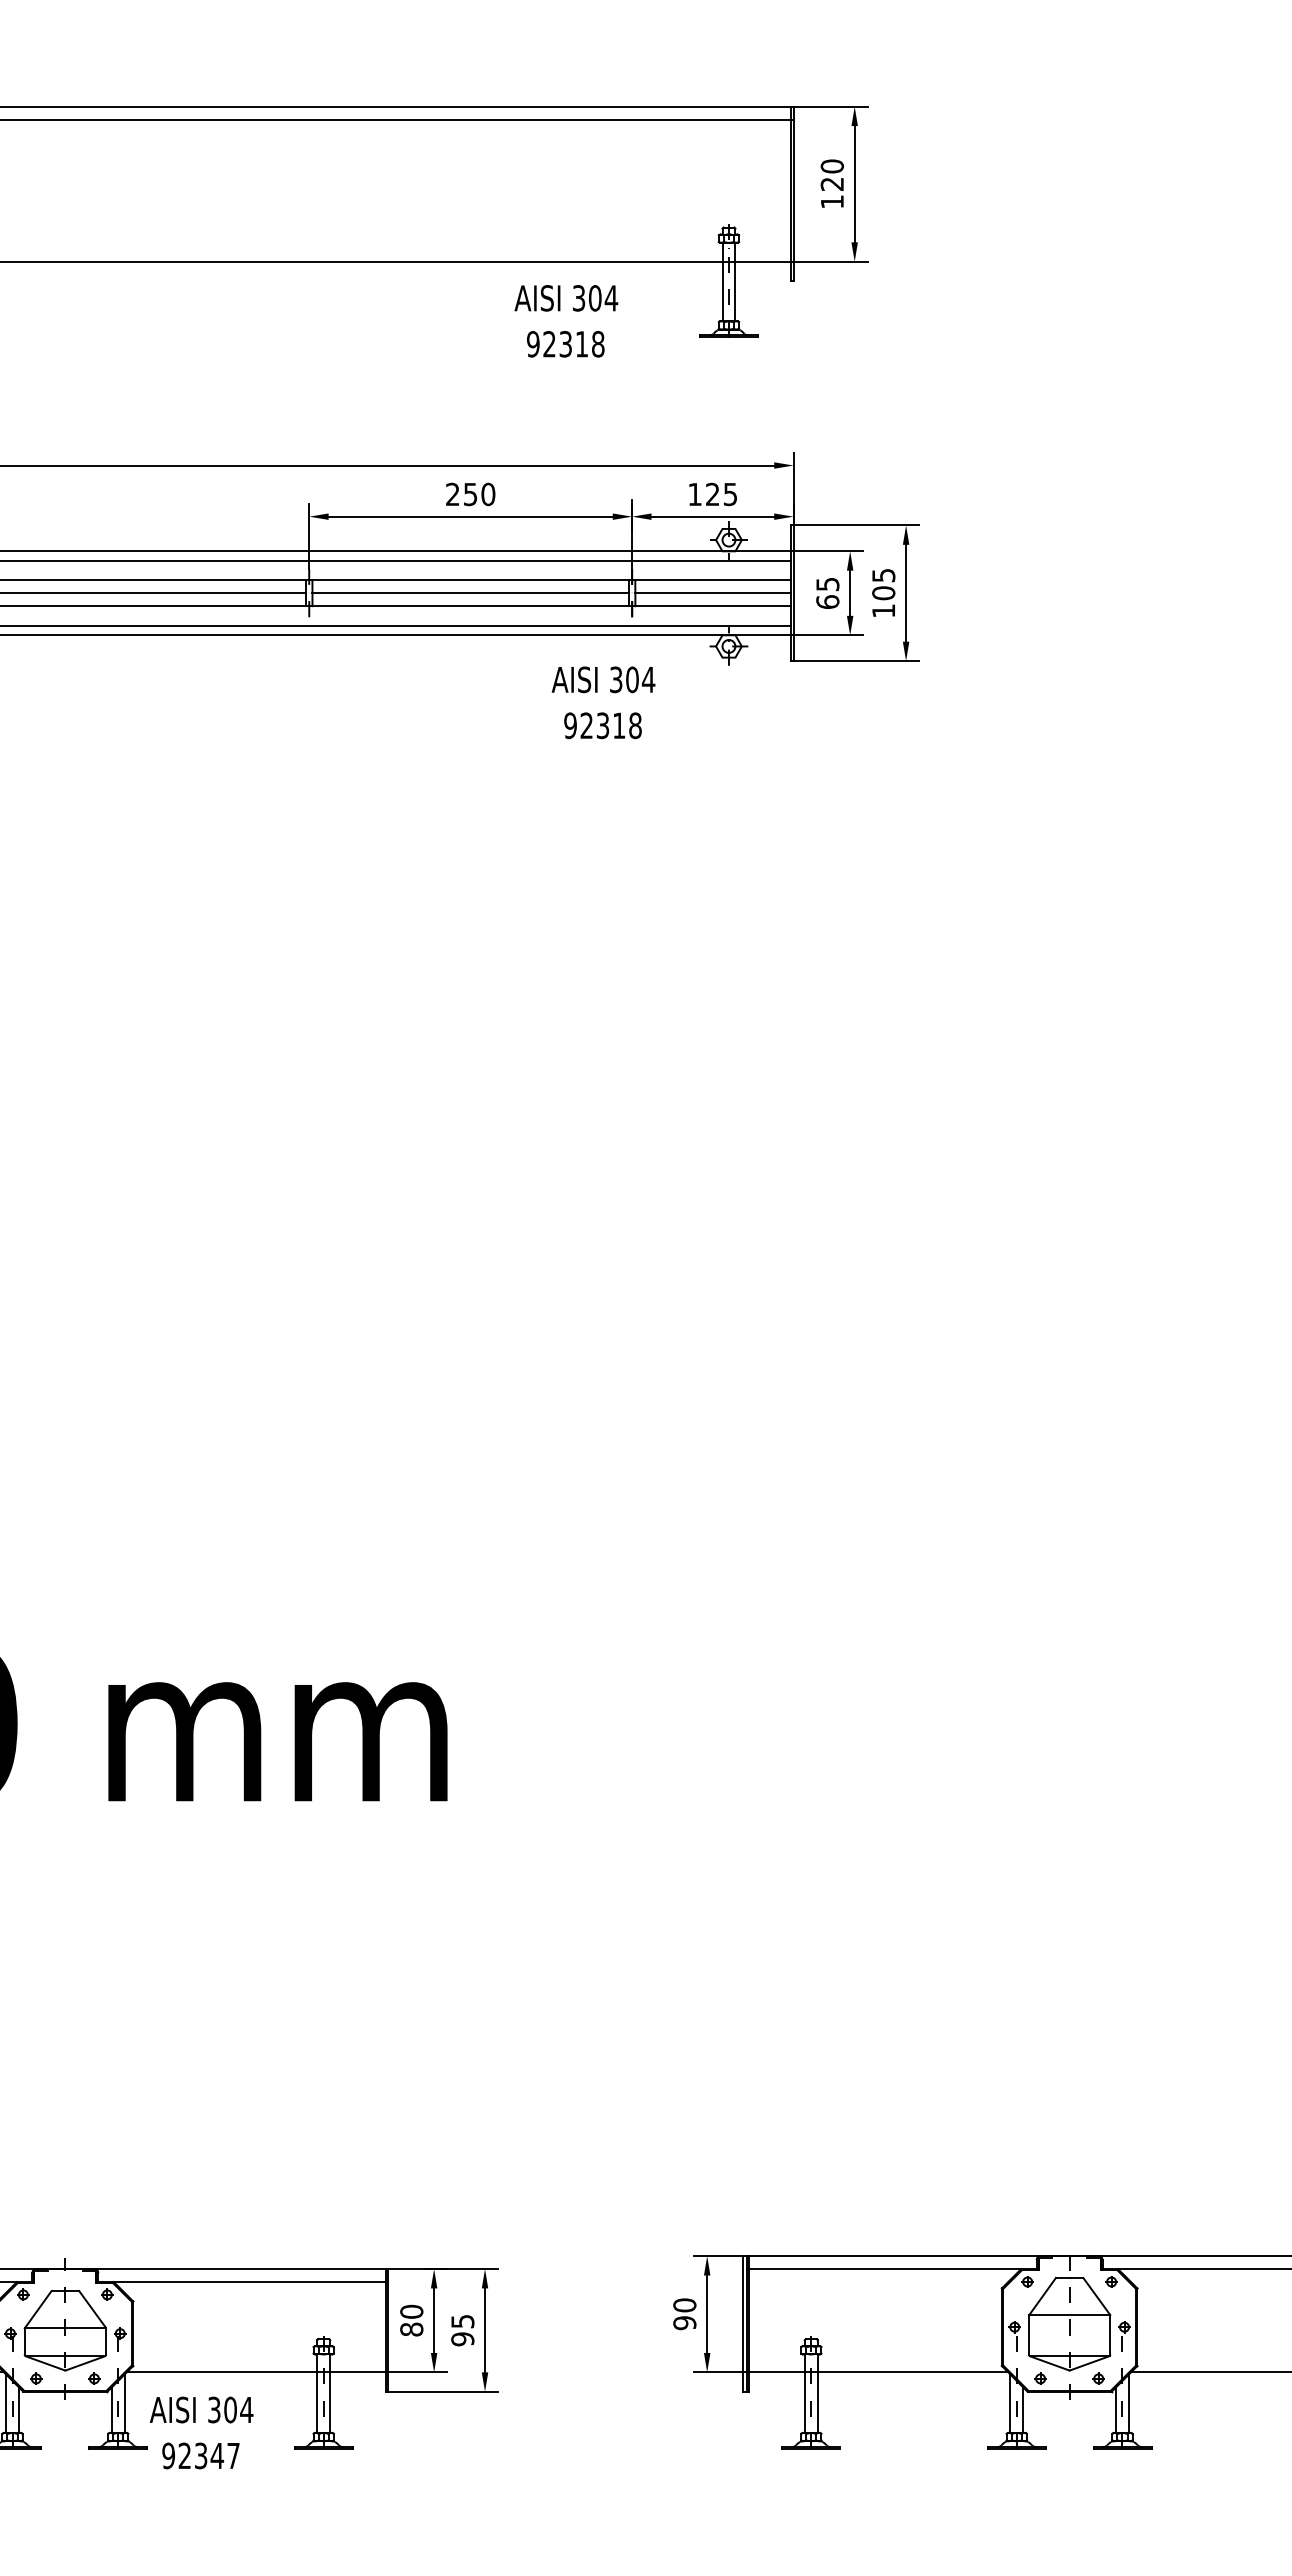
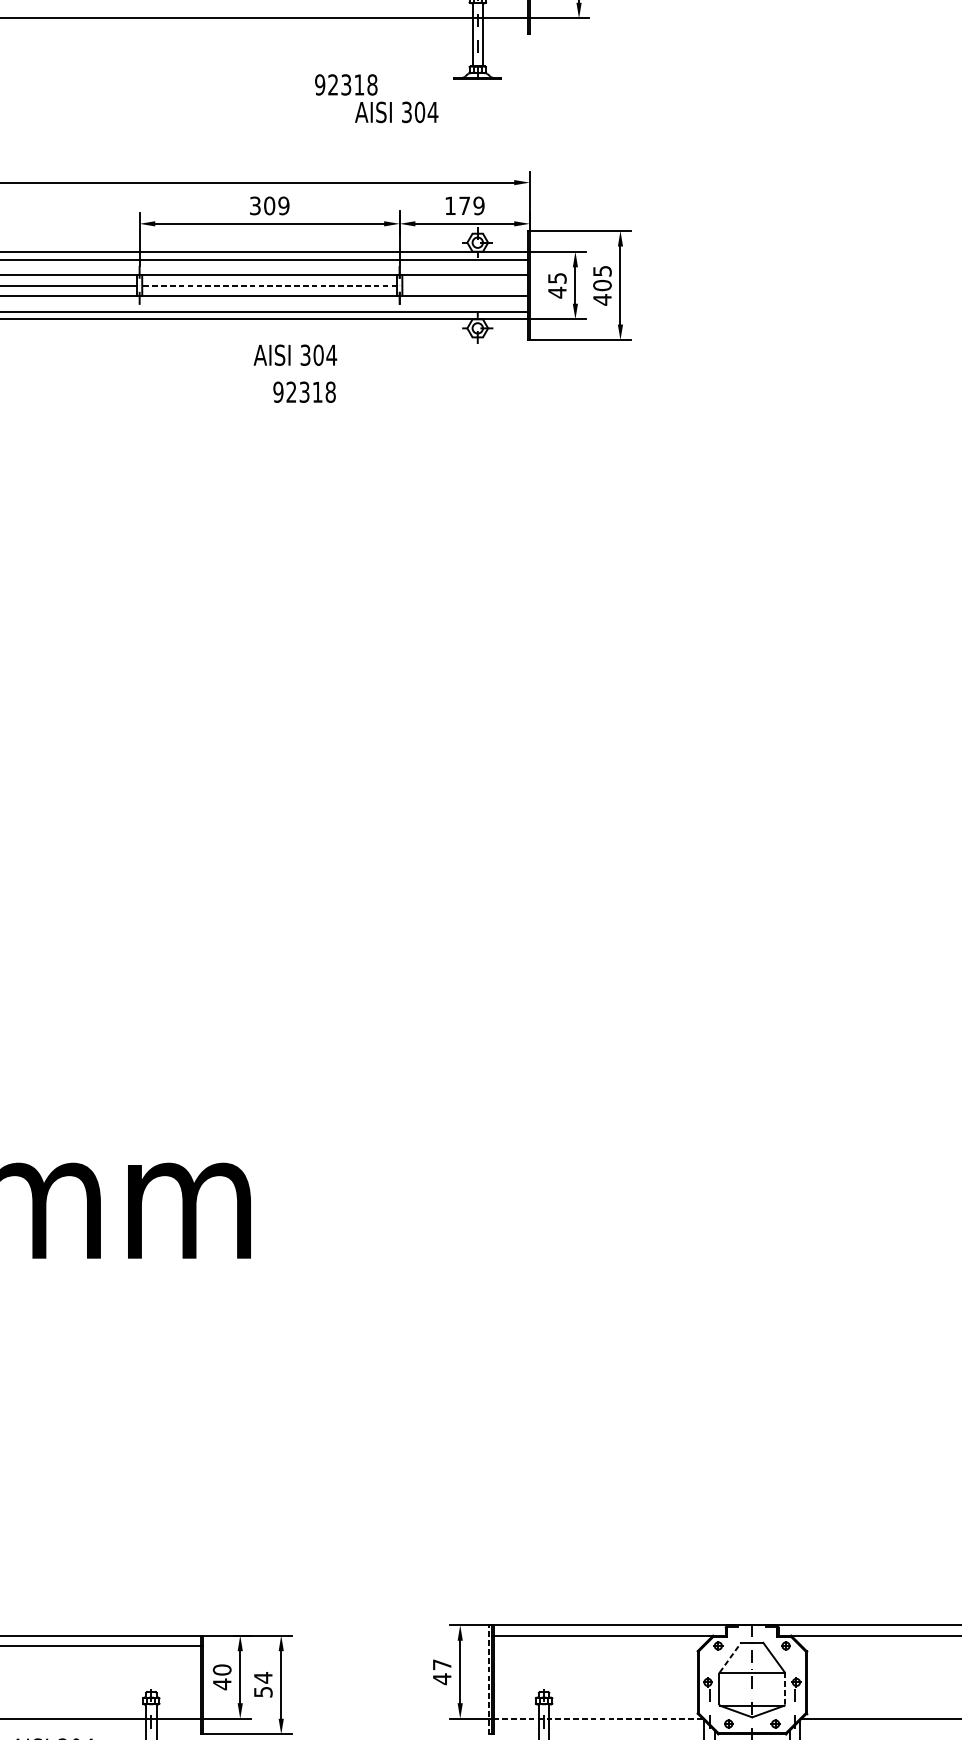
text: (566, 298) -> (396, 112), moved
text: (721, 493) -> (471, 205), 125 -> 179
text: (470, 494) -> (269, 205), 250 -> 309
line: (470, 593) -> (269, 285), solid -> dashed
line: (712, 593) -> (464, 285), removed
text: (827, 601) -> (557, 292), 65 -> 45
text: (883, 610) -> (602, 299), 105 -> 405
text: (603, 679) -> (295, 355), moved
text: (602, 725) -> (304, 392), moved
line: (1042, 2296) -> (730, 1657), solid -> dashed
text: (684, 2314) -> (441, 1672), 90 -> 47
line: (742, 2323) -> (488, 1679), solid -> dashed
text: (411, 2329) -> (222, 1684), 80 -> 40
text: (462, 2330) -> (263, 1685), 95 -> 54
line: (1110, 2334) -> (785, 1688), solid -> dashed
line: (878, 2372) -> (598, 1718), solid -> dashed

